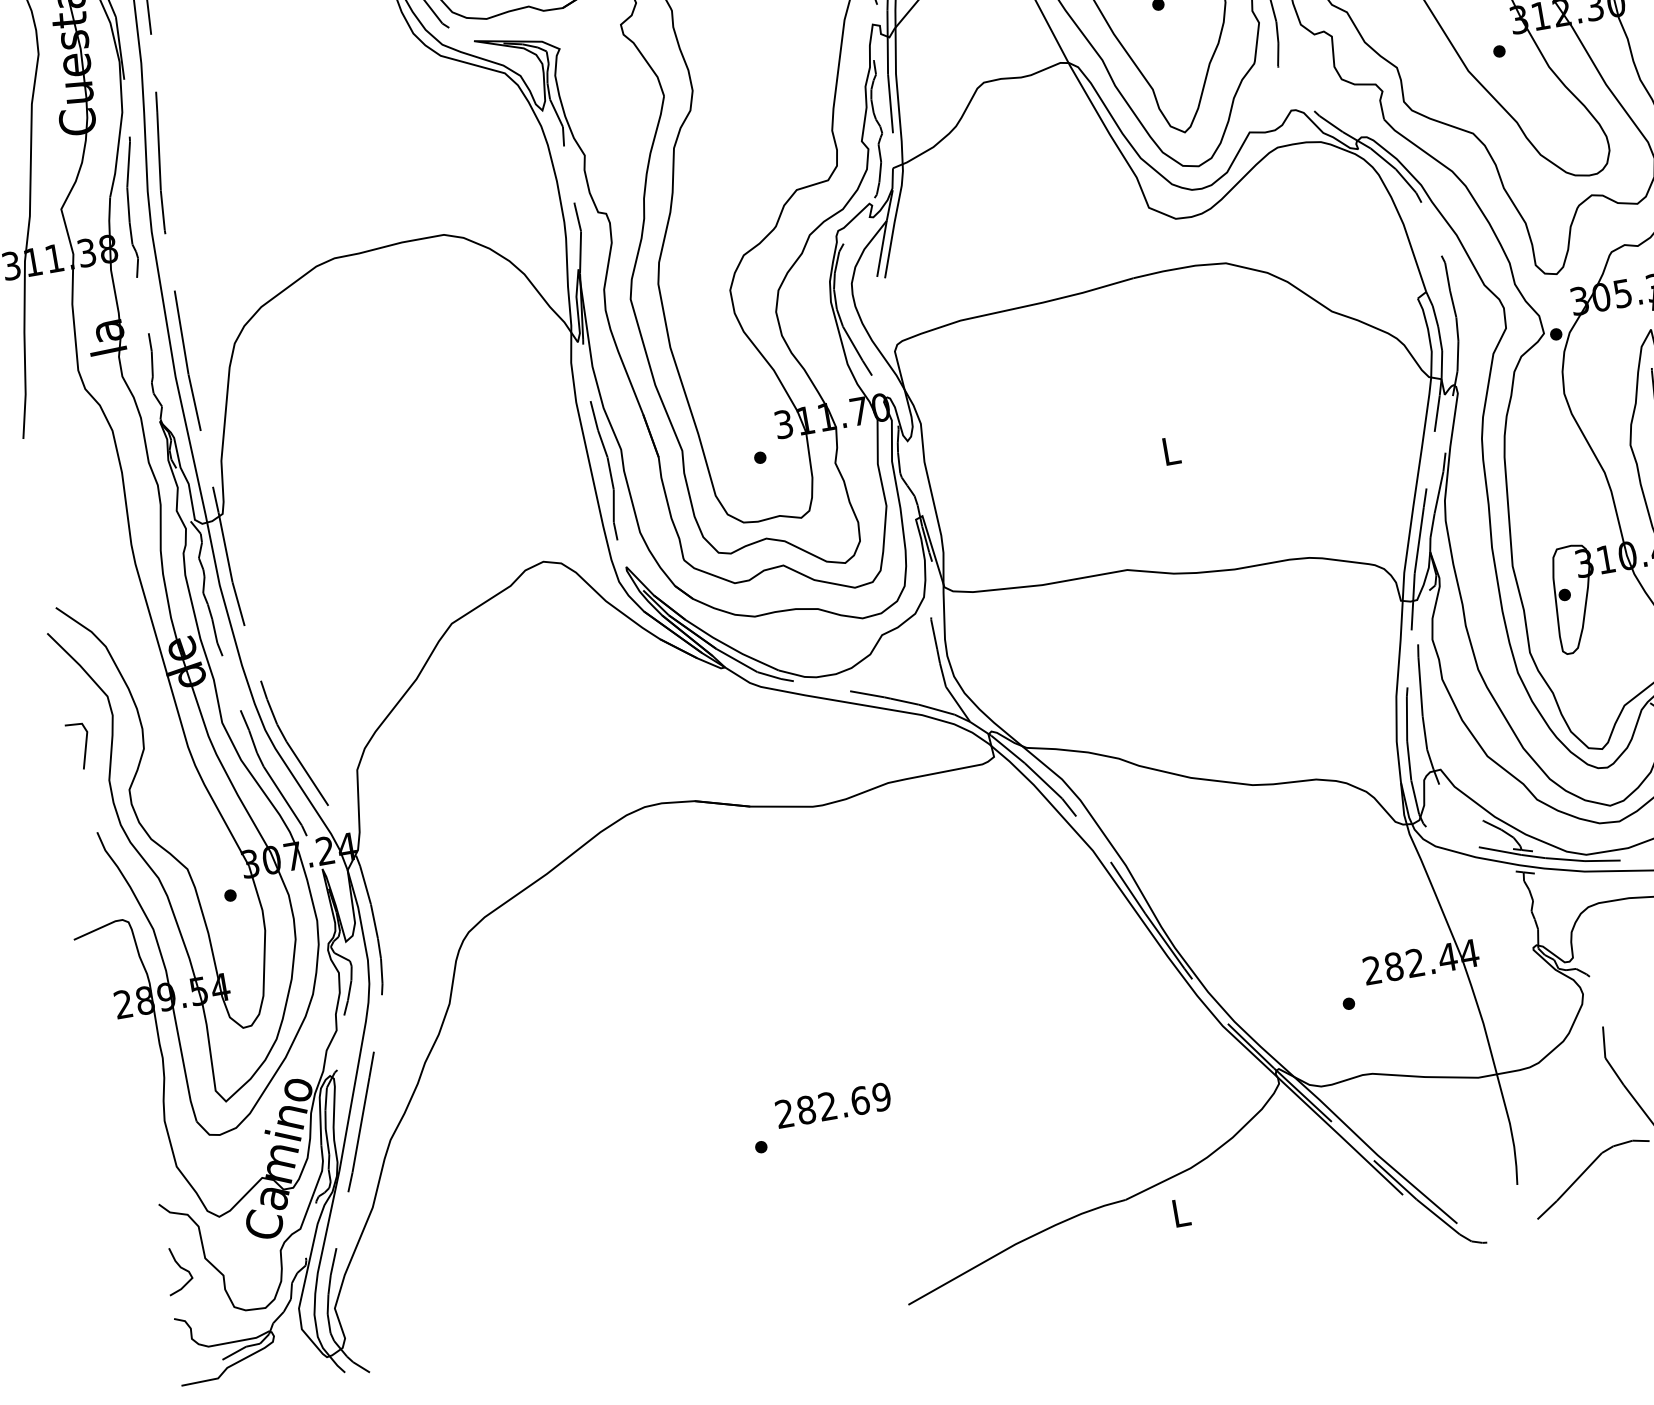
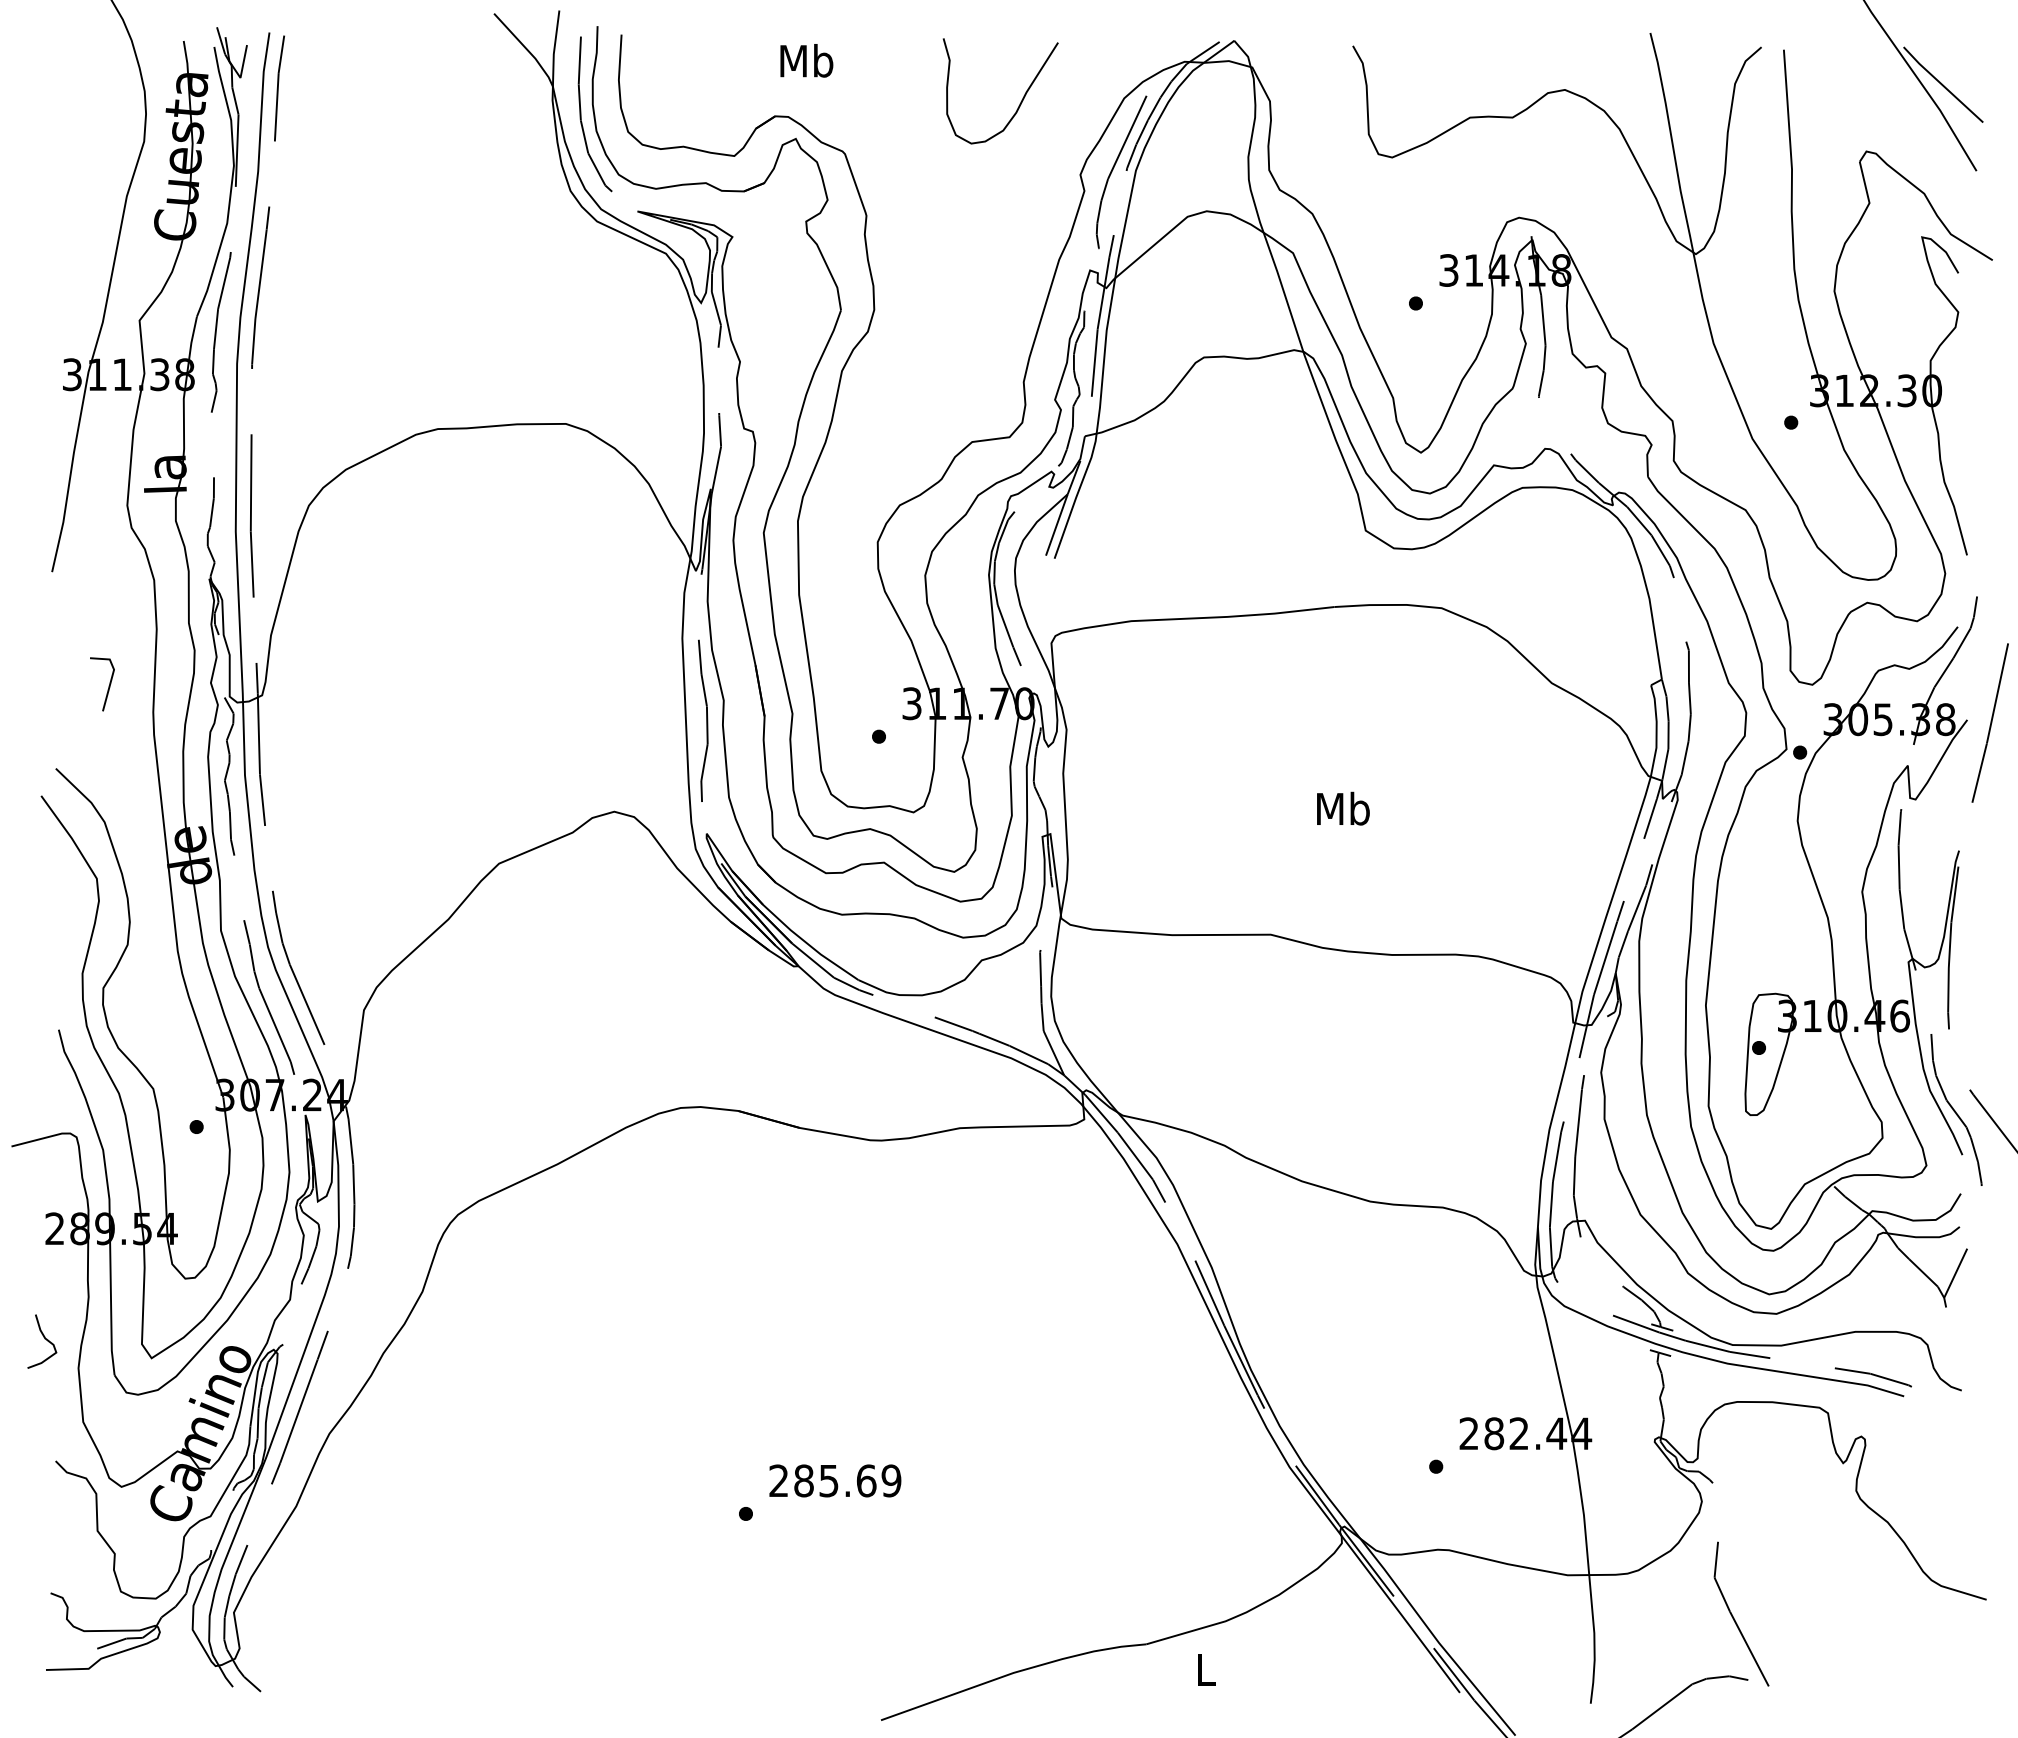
text: (1171, 450) -> (1343, 808), L -> Mb
line: (84, 746) -> (108, 685), moved
text: (827, 1106) -> (828, 1480), 282.69 -> 285.69
curve: (180, 1268) -> (44, 1339), moved

